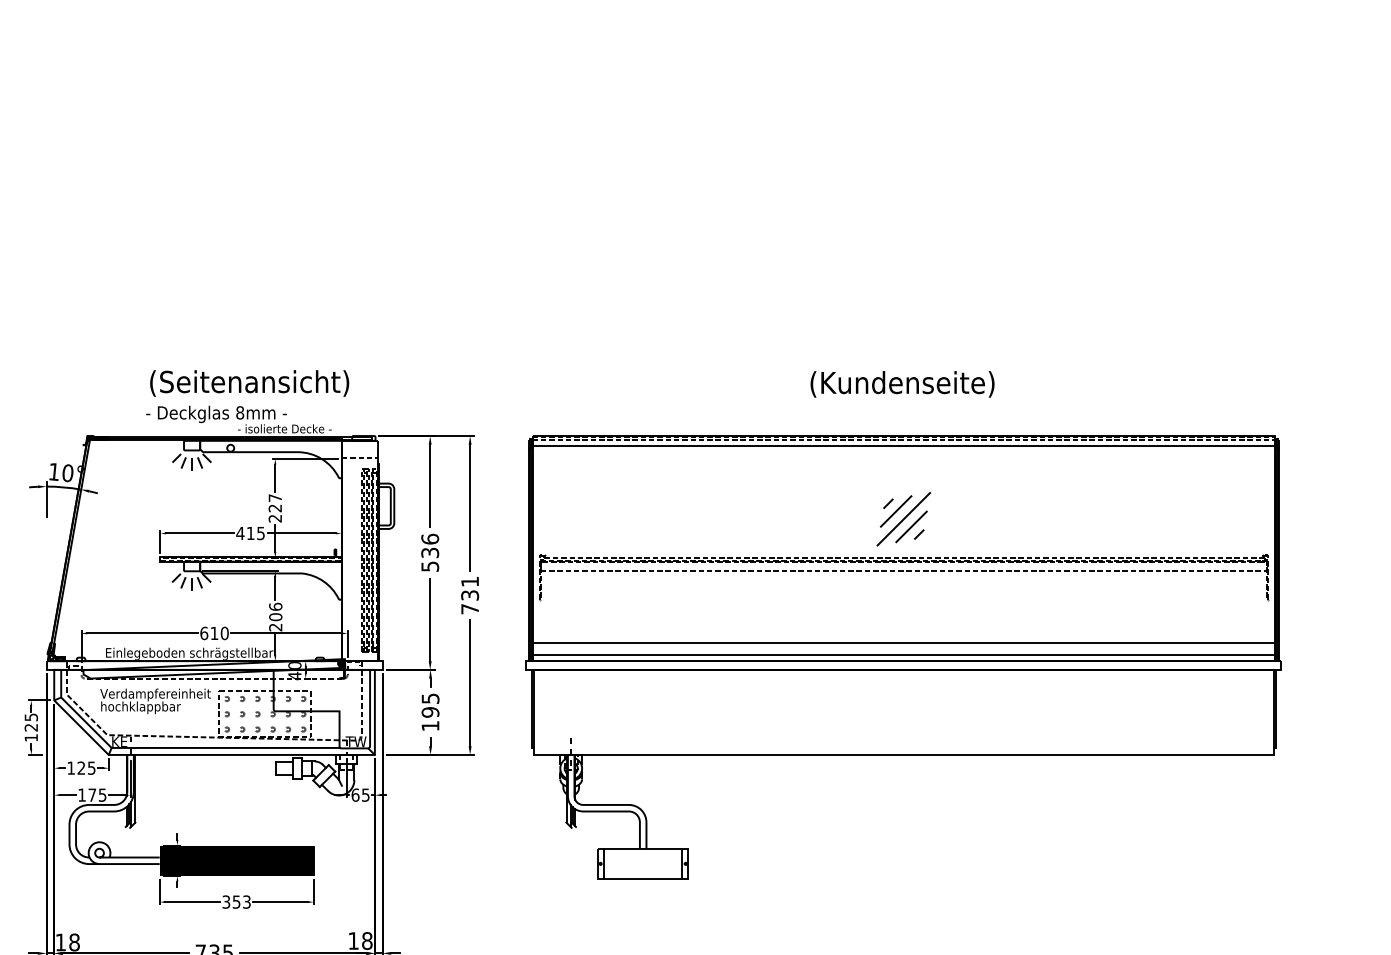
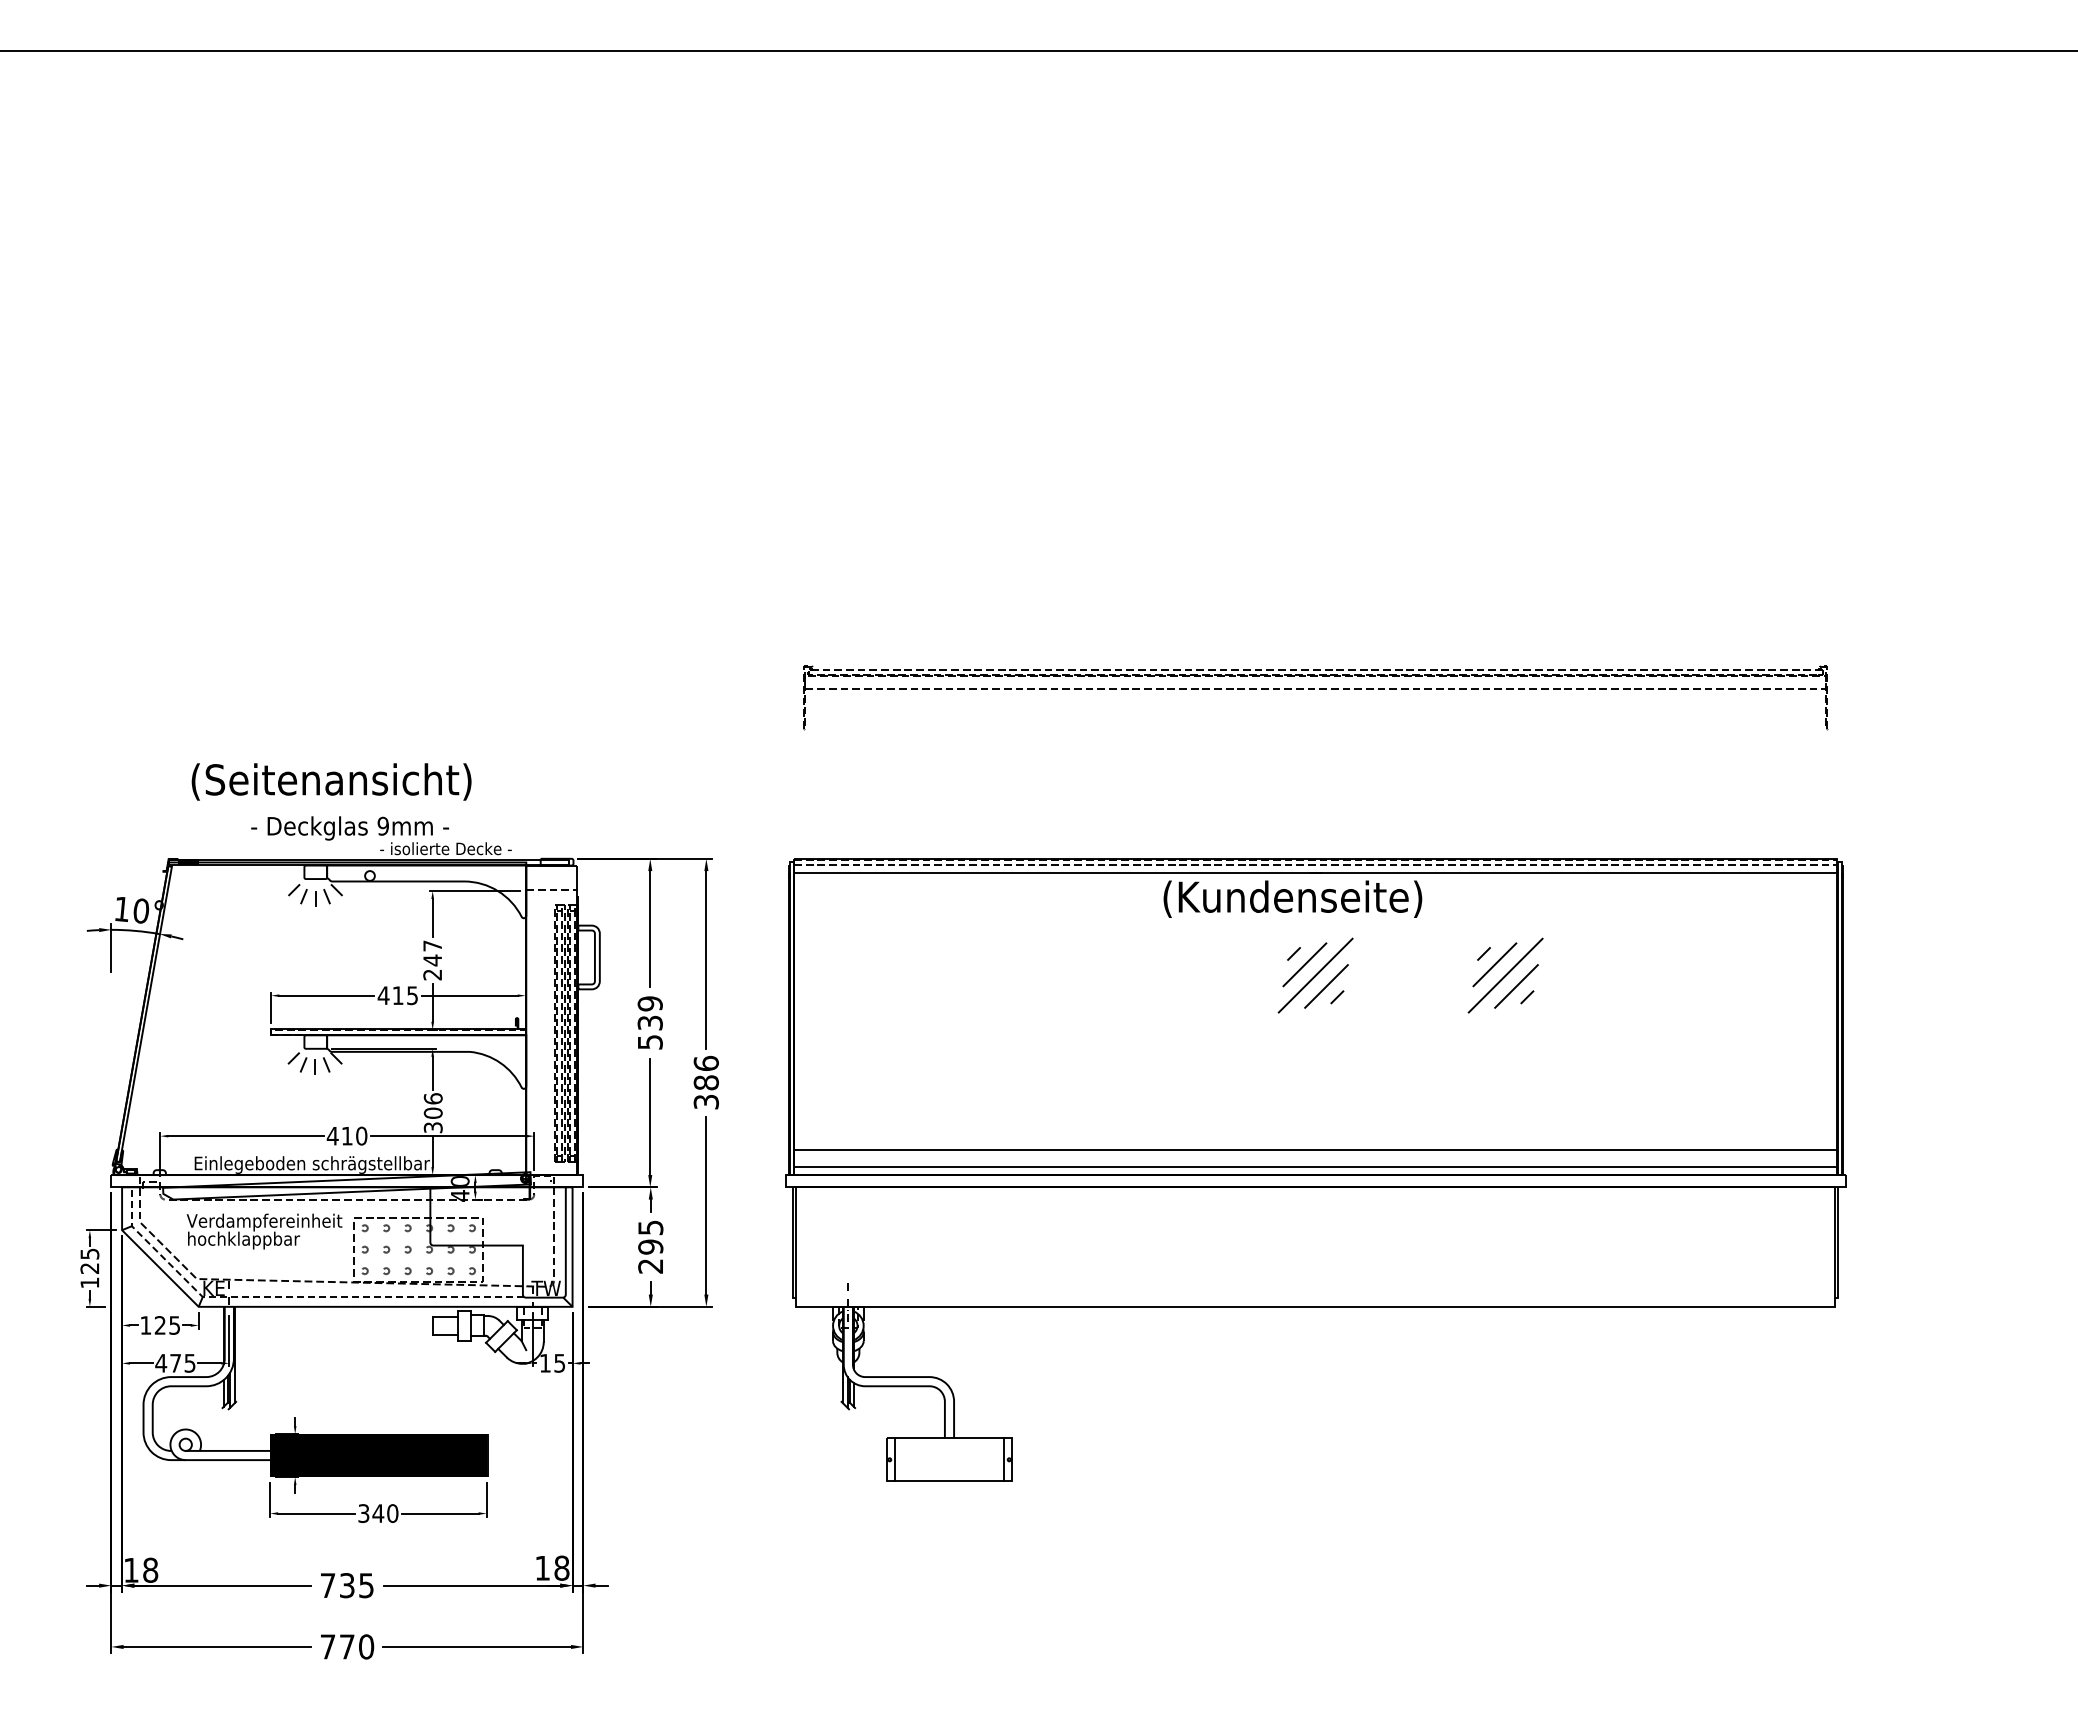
text: (249, 383) -> (331, 781), moved
text: (902, 383) -> (1292, 898), moved
text: (239, 413) -> (382, 826), 8mm -> 9mm
text: (275, 508) -> (432, 960), 227 -> 247
part: (1038, 519) -> (1505, 975), added
text: (429, 539) -> (649, 1003), 536 -> 539
part: (902, 571) -> (1314, 689), moved
text: (469, 595) -> (705, 1082), 731 -> 386
text: (275, 627) -> (433, 1127), 206 -> 306
text: (204, 632) -> (332, 1135), 610 -> 410
text: (430, 726) -> (650, 1266), 195 -> 295
line: (175, 748) -> (292, 1297), solid -> dashed
text: (355, 794) -> (545, 1362), 65 -> 15
text: (82, 795) -> (161, 1363), 175 -> 475
text: (241, 902) -> (385, 1513), 353 -> 340

